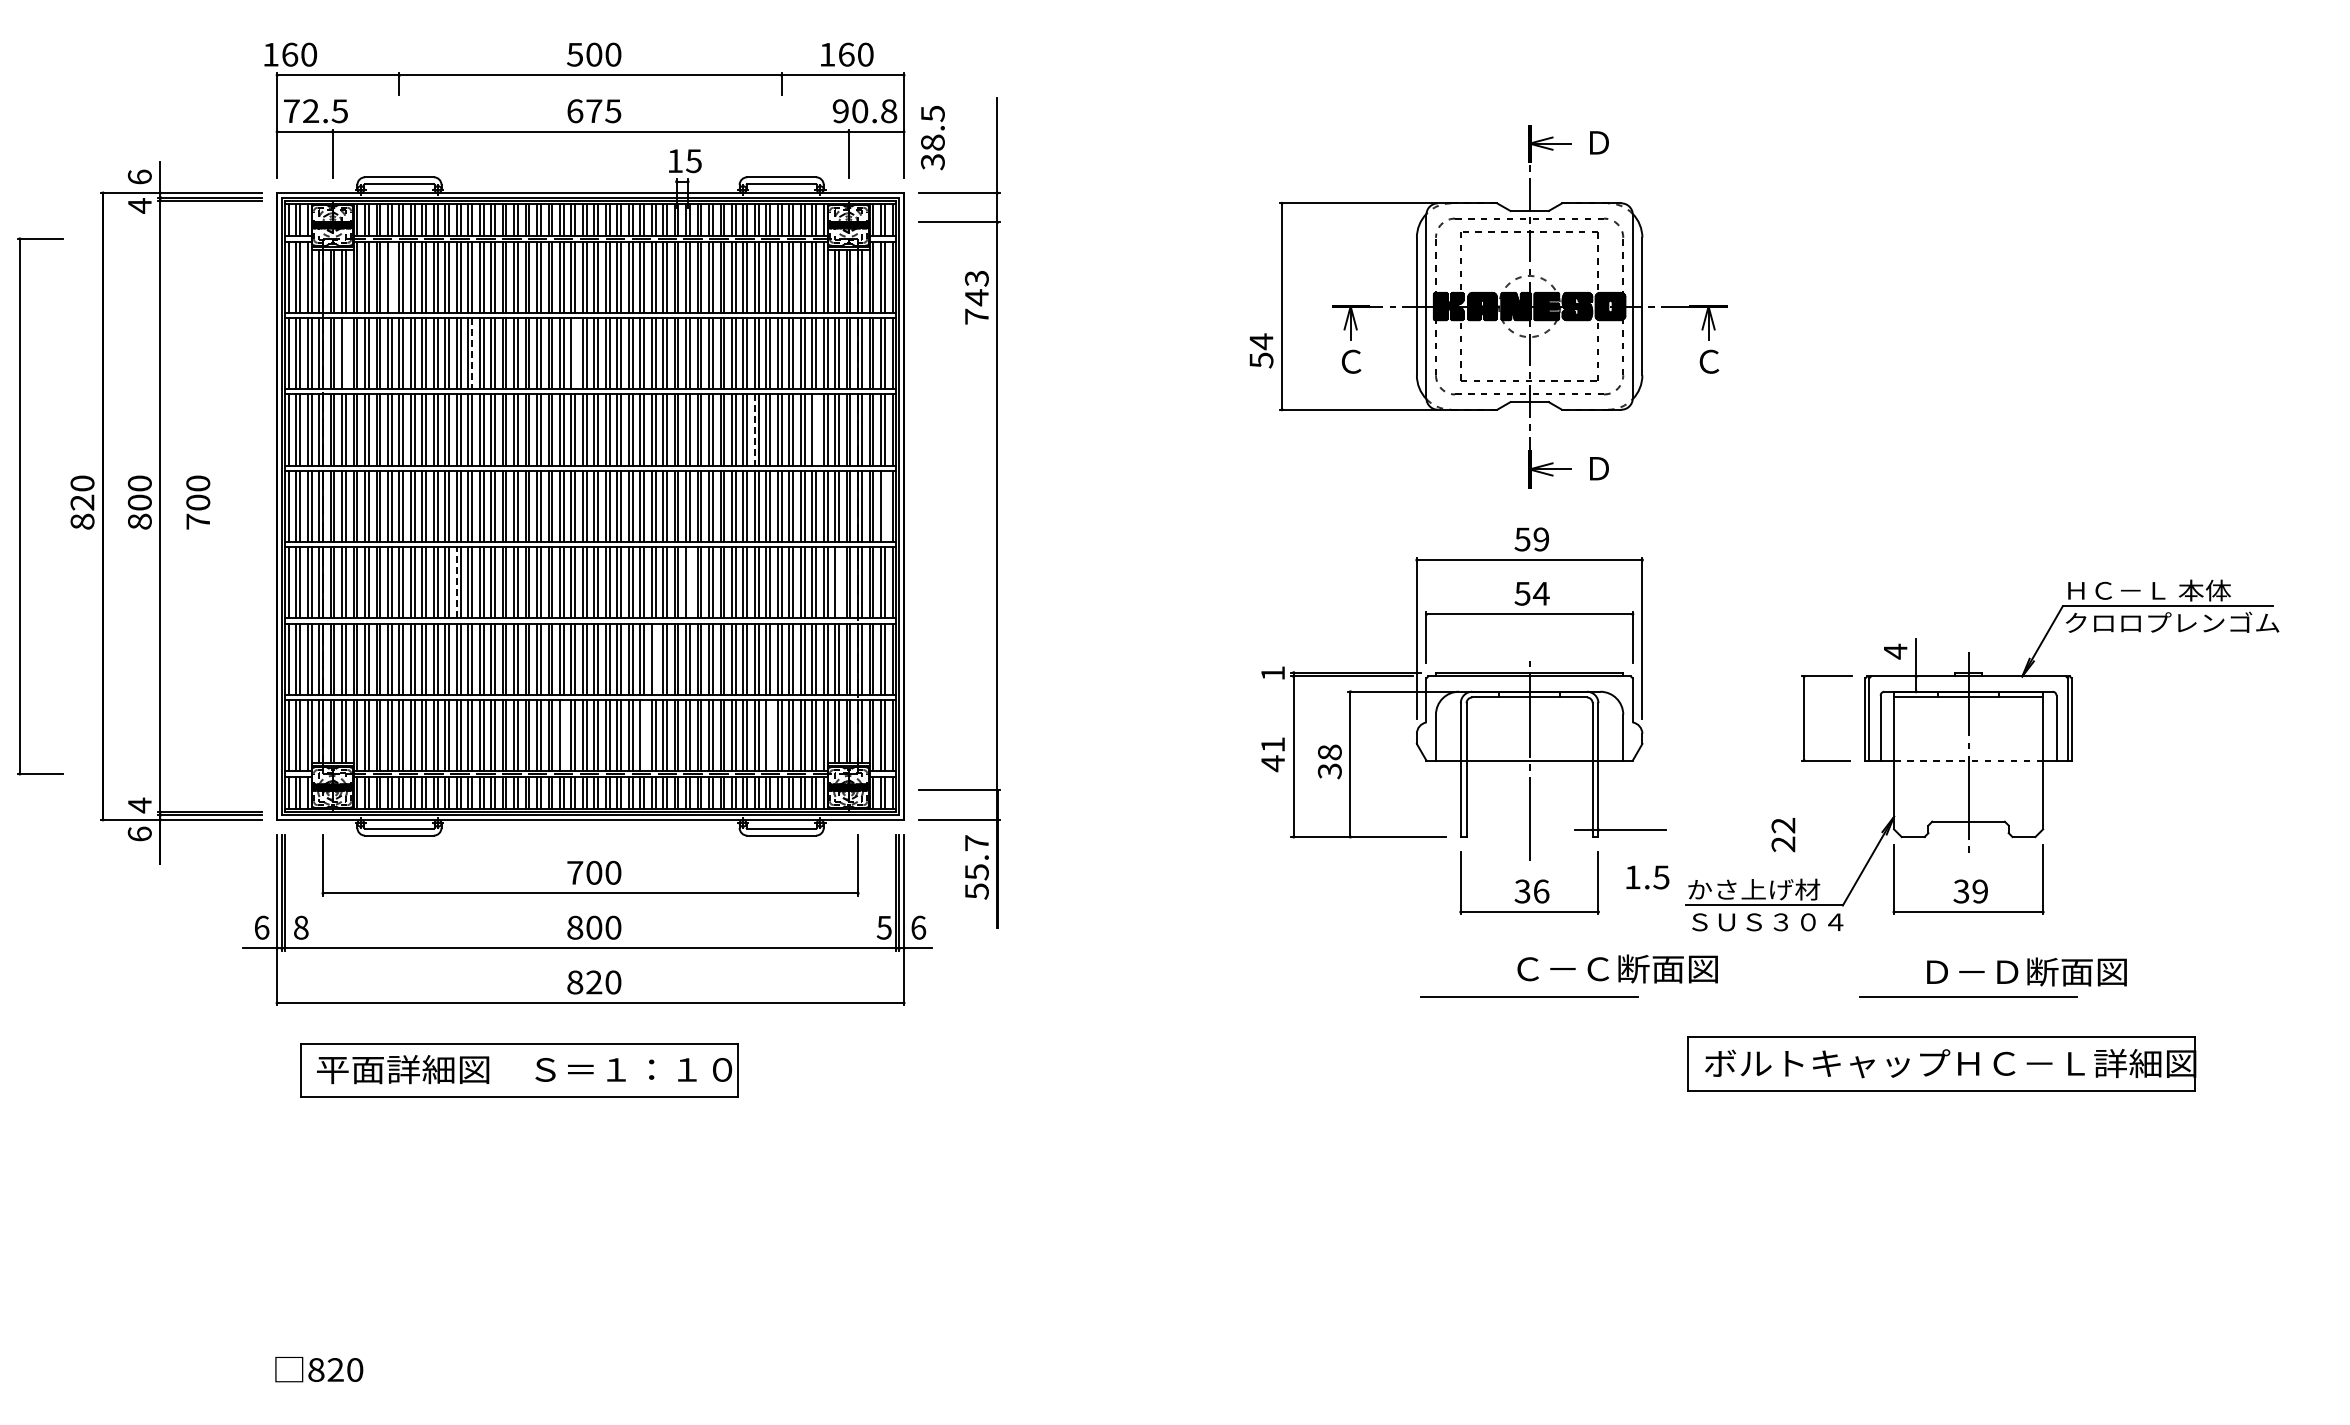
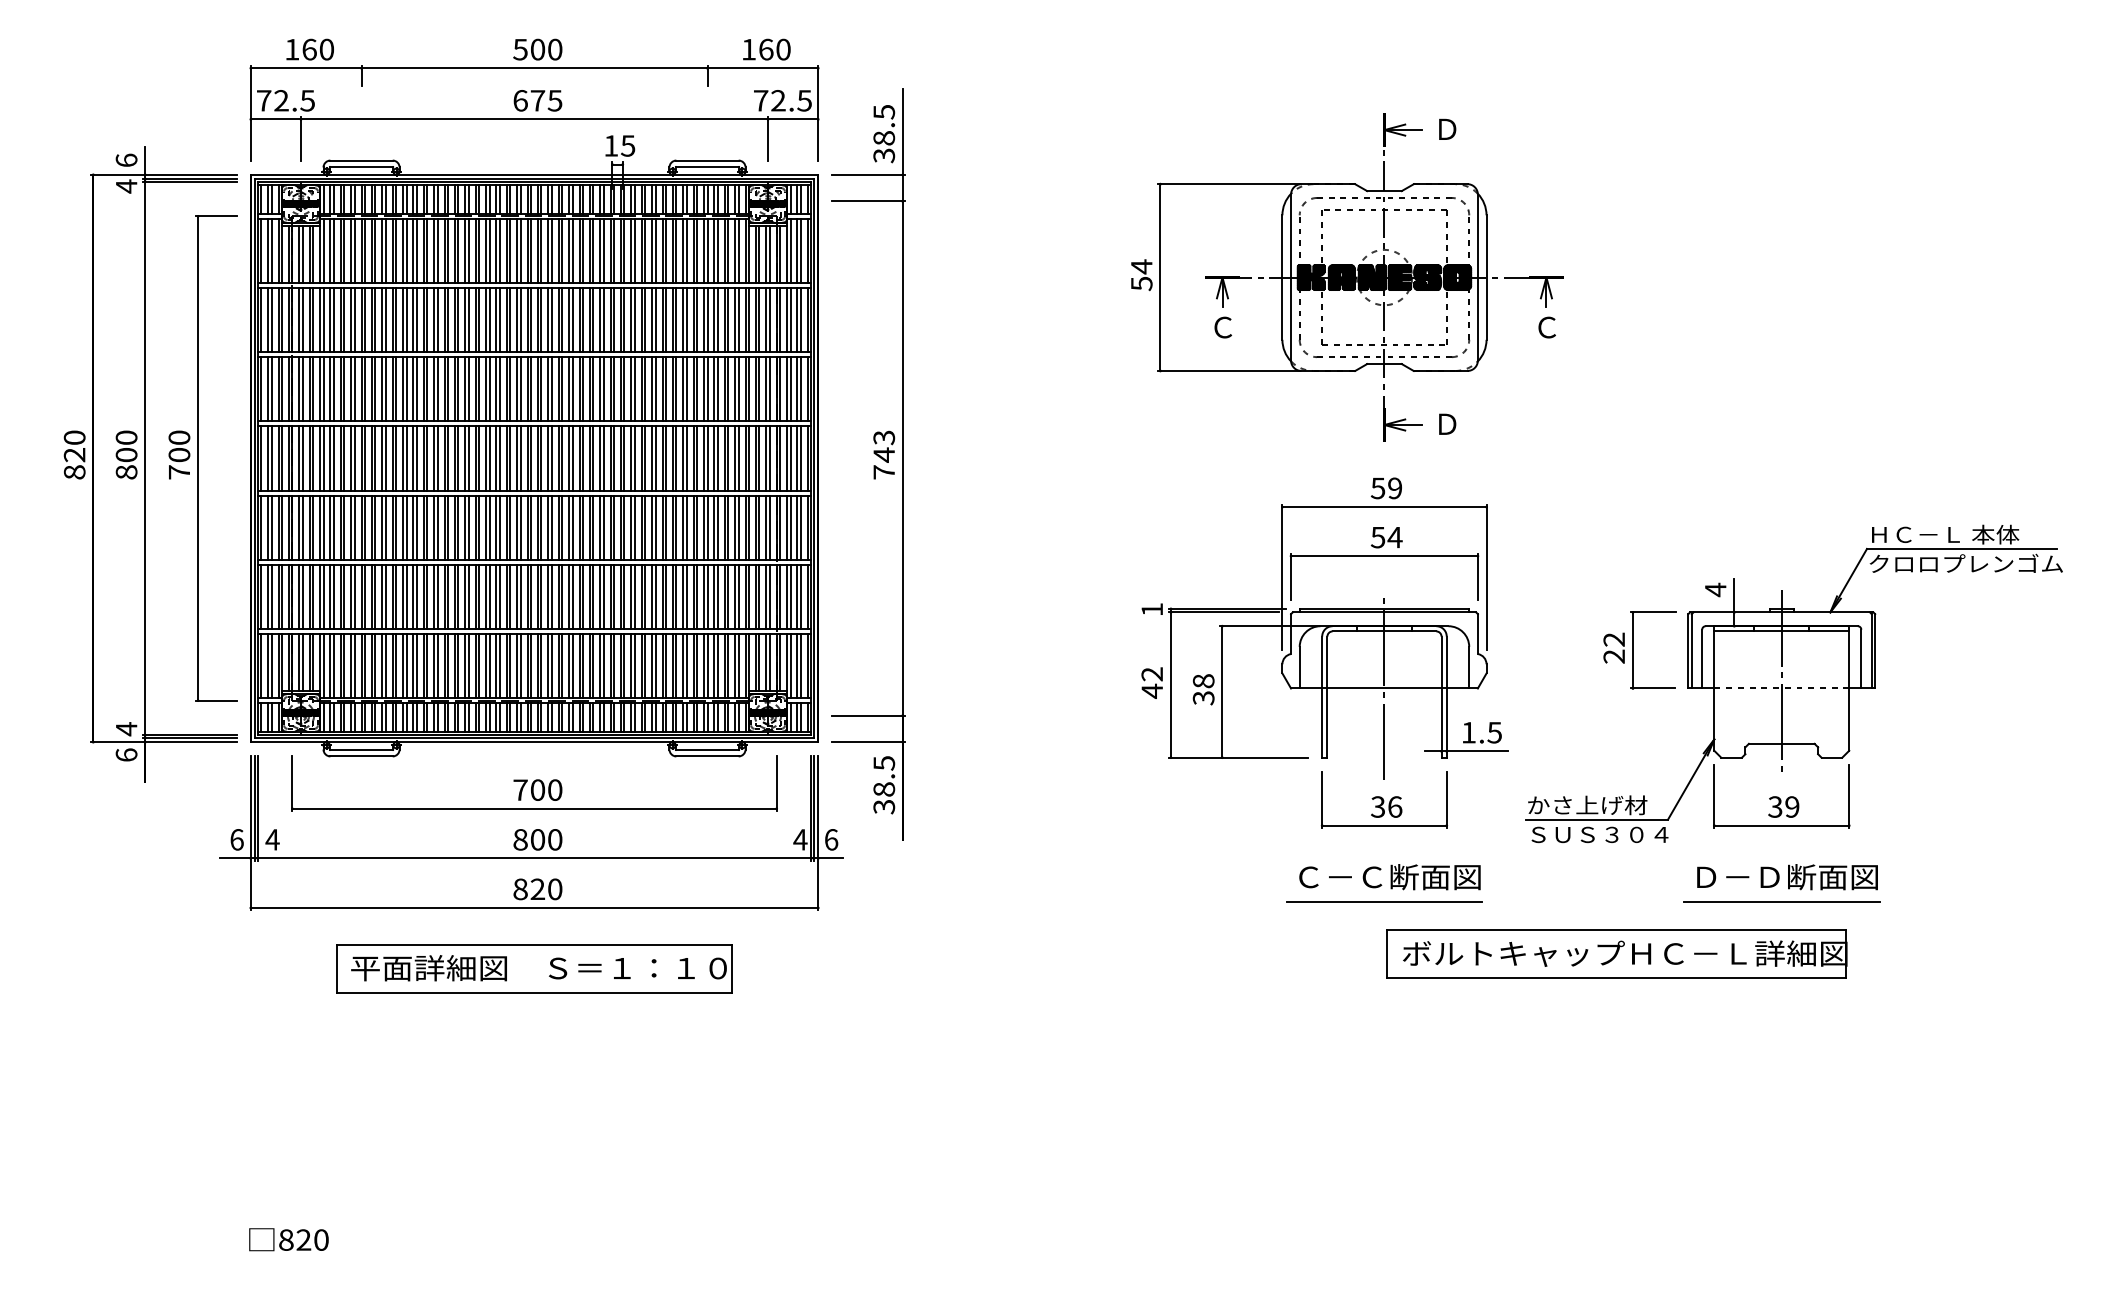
text: (290, 54) -> (310, 49), moved
text: (864, 111) -> (782, 101), 90.8 -> 72.5
text: (932, 138) -> (883, 134), moved
line: (391, 276) -> (354, 250), added
text: (976, 297) -> (883, 454), moved
text: (1261, 350) -> (1141, 274), moved
line: (345, 353) -> (312, 320), added
line: (472, 353) -> (427, 320), dashed -> solid
line: (575, 353) -> (520, 320), added
line: (816, 429) -> (739, 388), added
line: (754, 430) -> (682, 389), dashed -> solid
line: (884, 505) -> (800, 457), added
part: (20, 506) -> (198, 458), moved
line: (456, 582) -> (413, 527), dashed -> solid
line: (689, 582) -> (624, 527), added
line: (839, 582) -> (759, 527), added
line: (655, 658) -> (593, 596), added
line: (563, 735) -> (510, 665), added
line: (644, 735) -> (583, 665), added
line: (770, 735) -> (697, 665), added
text: (1272, 744) -> (1151, 673), 41 -> 42
text: (1783, 835) -> (1614, 648), moved
text: (976, 867) -> (883, 785), 55.7 -> 38.5
text: (1647, 877) -> (1482, 732), moved
text: (301, 927) -> (272, 839), 8 -> 4
text: (884, 927) -> (800, 839), 5 -> 4
text: (1617, 968) -> (1389, 876), moved
text: (2026, 971) -> (1787, 876), moved
part: (1941, 1063) -> (1616, 953), moved
part: (519, 1070) -> (534, 969), moved

